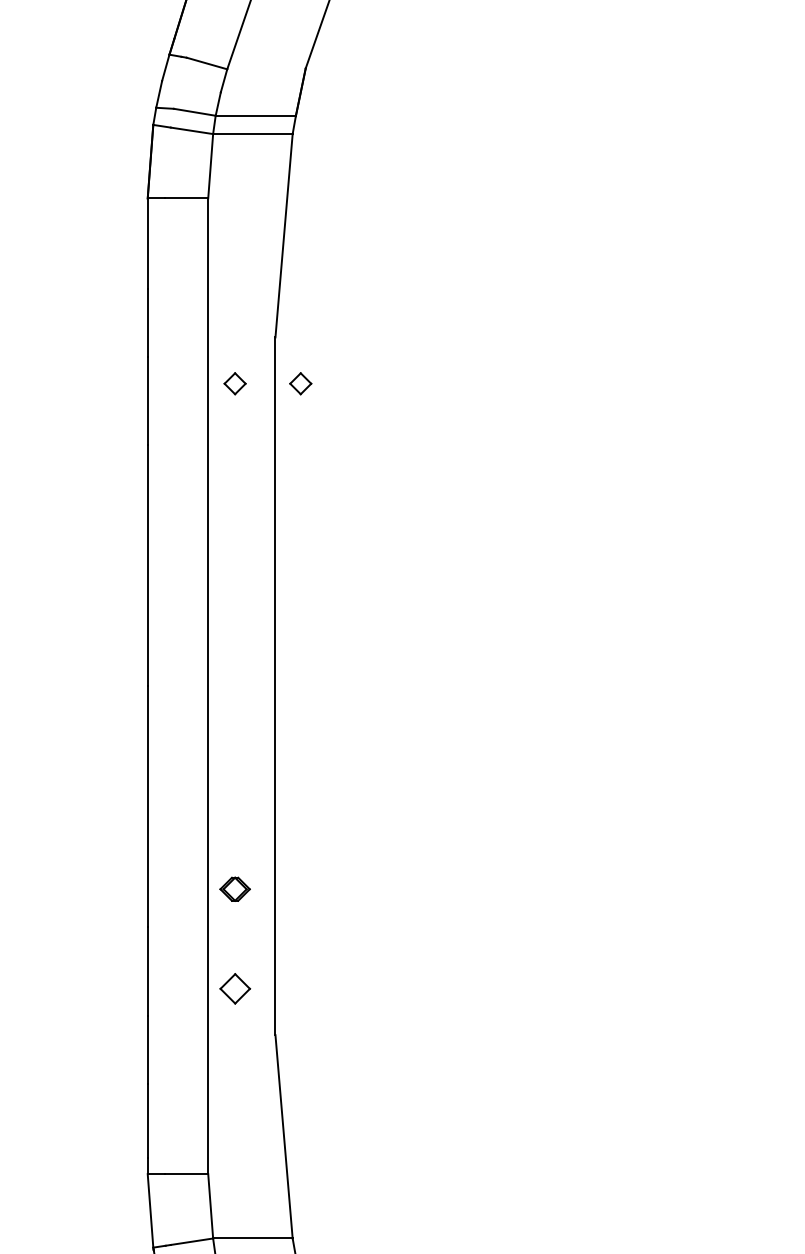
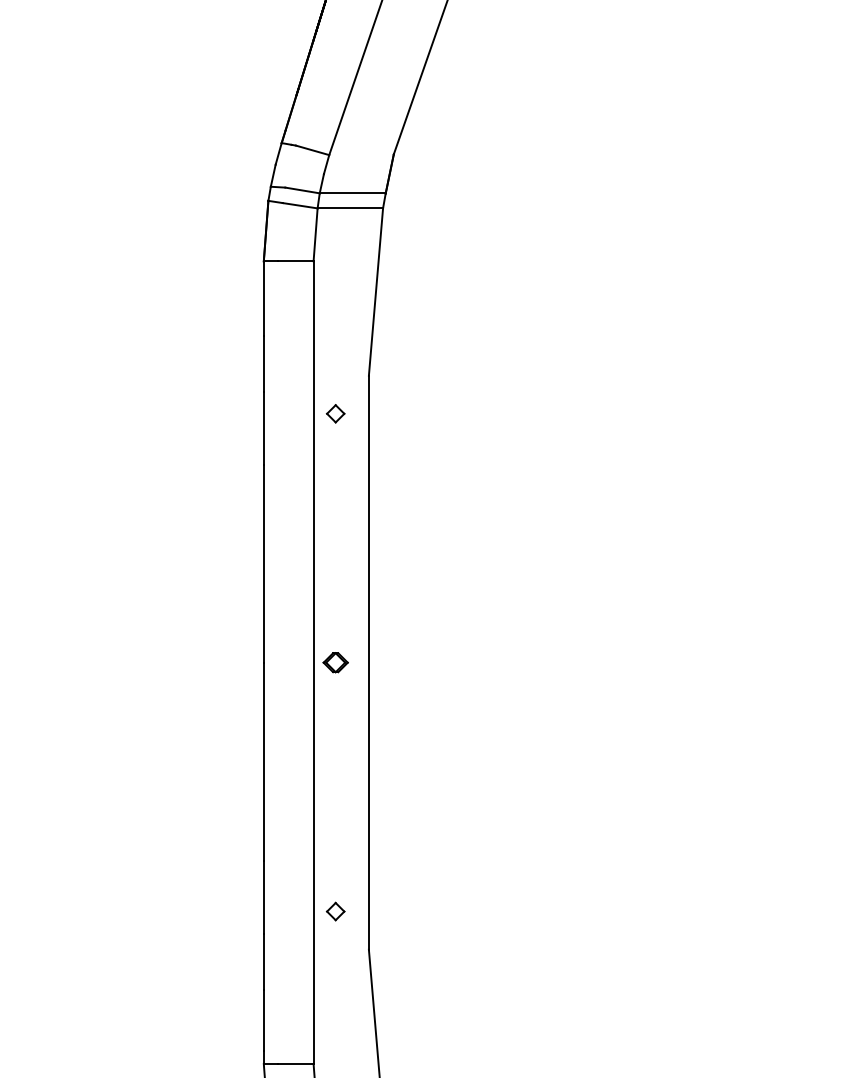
part: (300, 383) -> (389, 413), removed
part: (234, 889) -> (335, 662), moved
part: (234, 988) -> (335, 911), size x0.71

